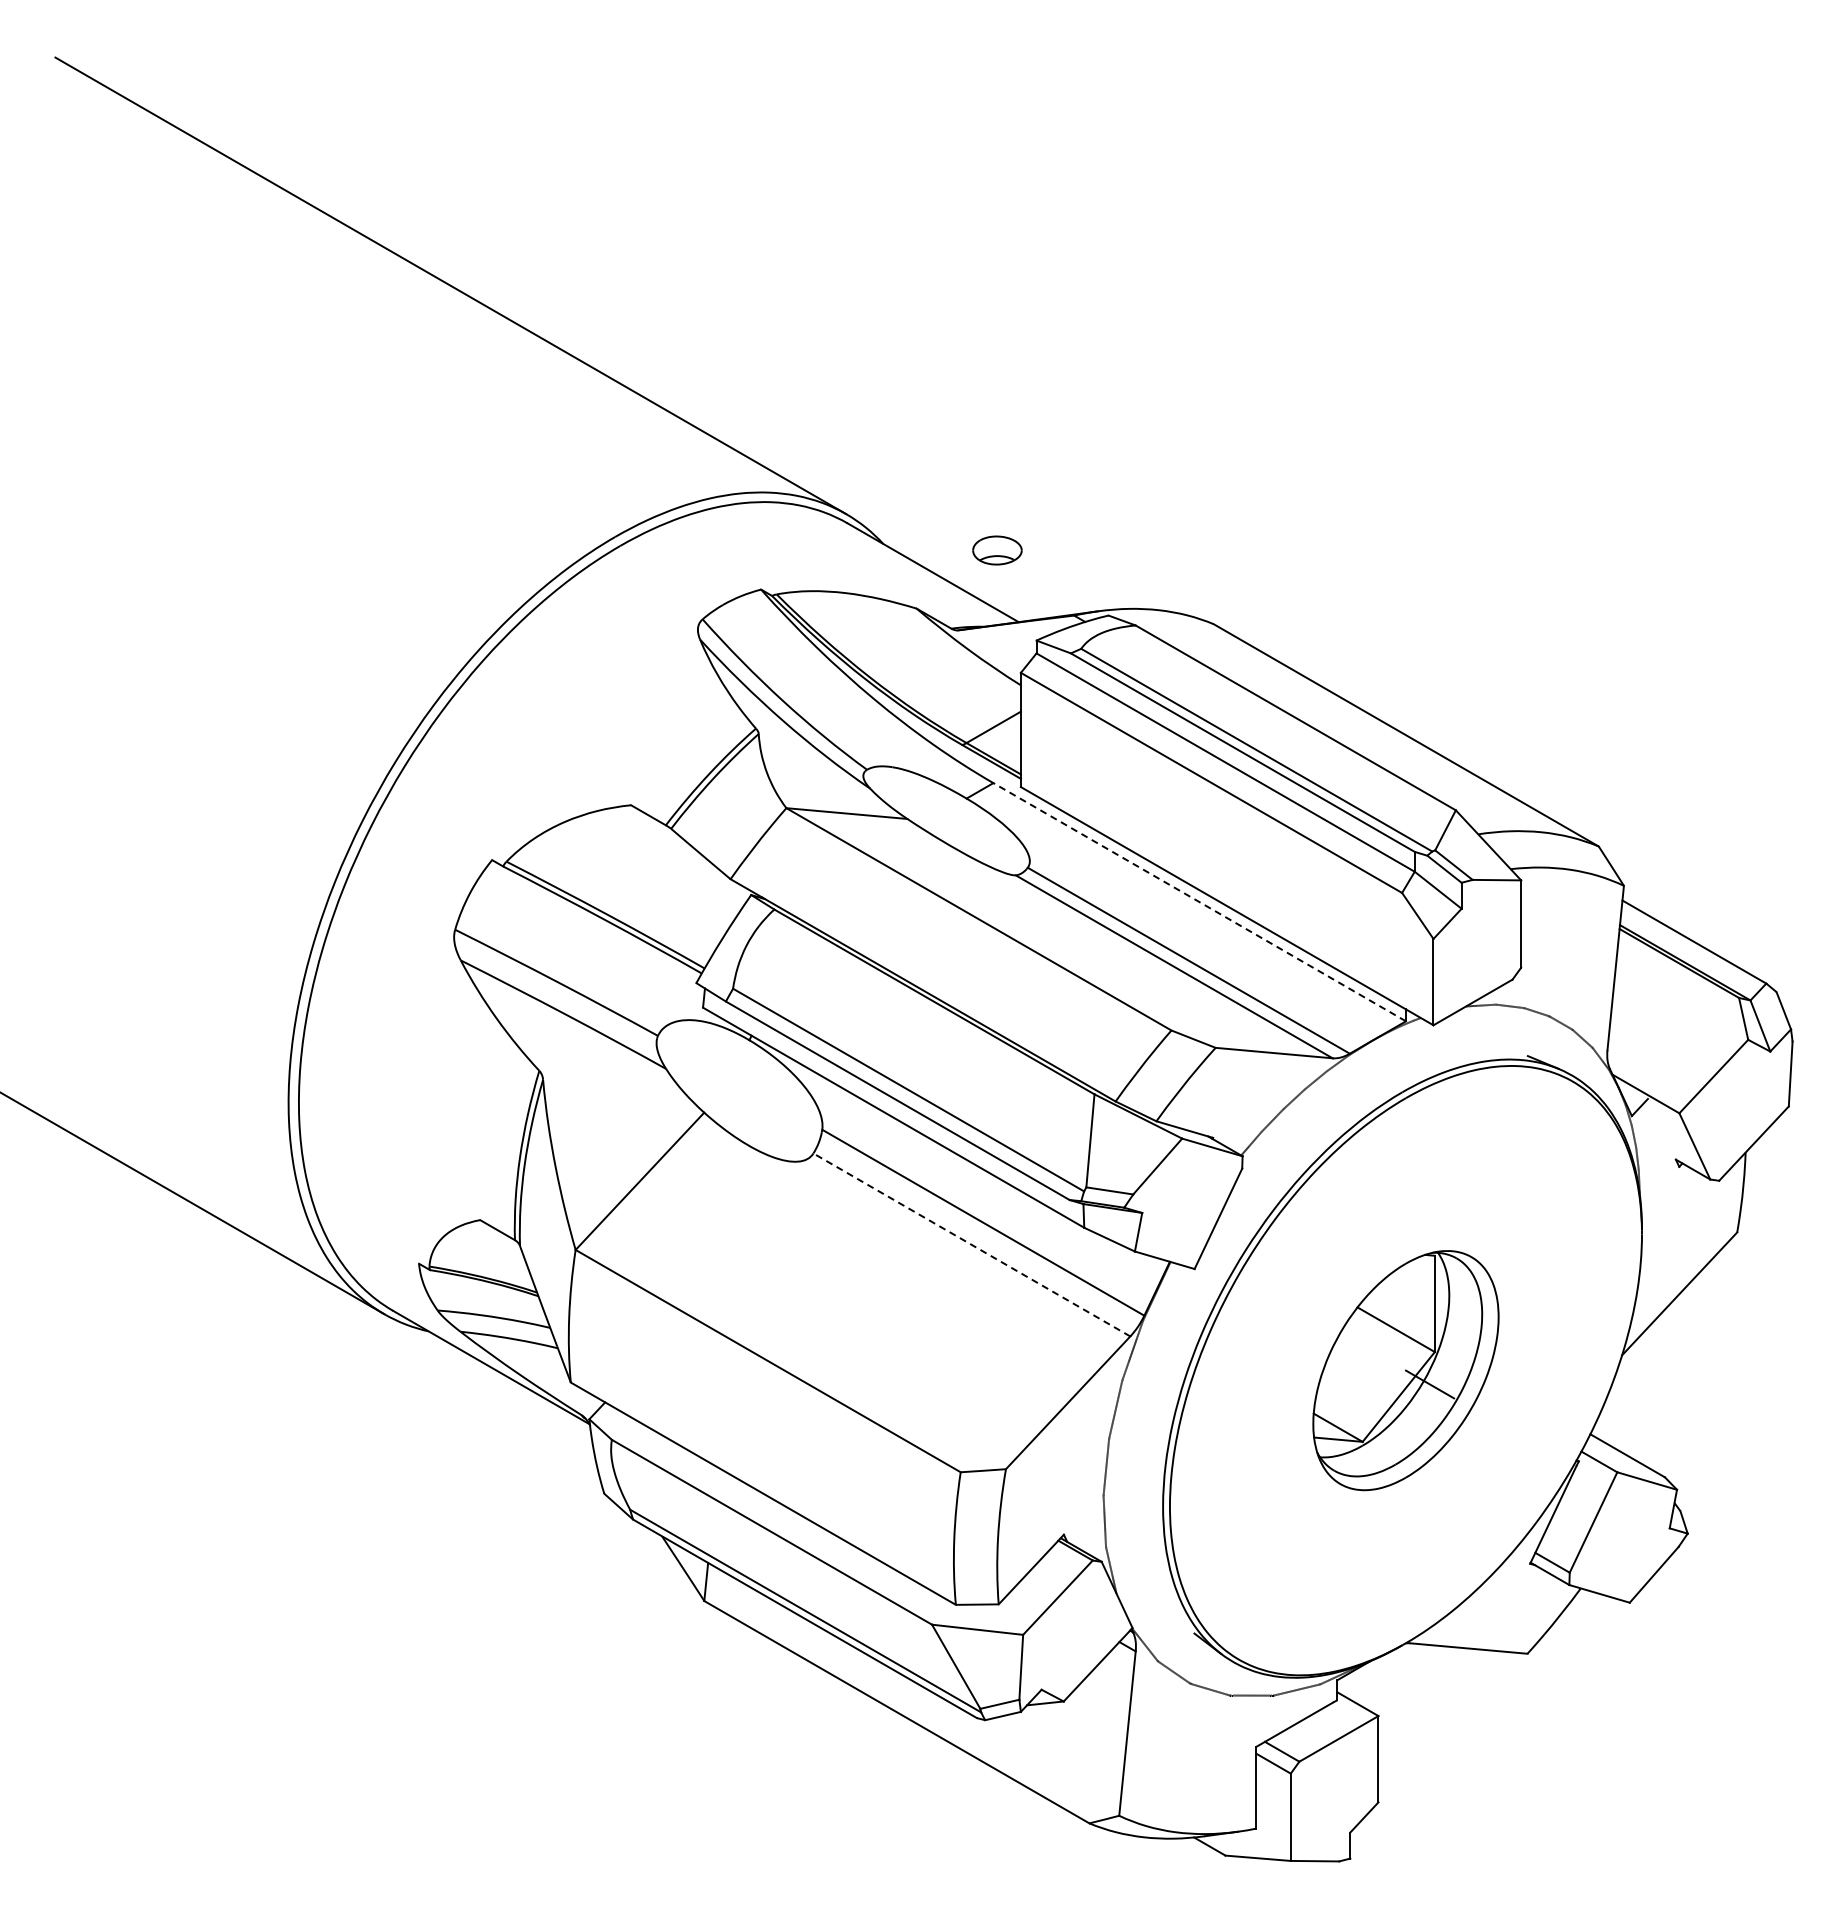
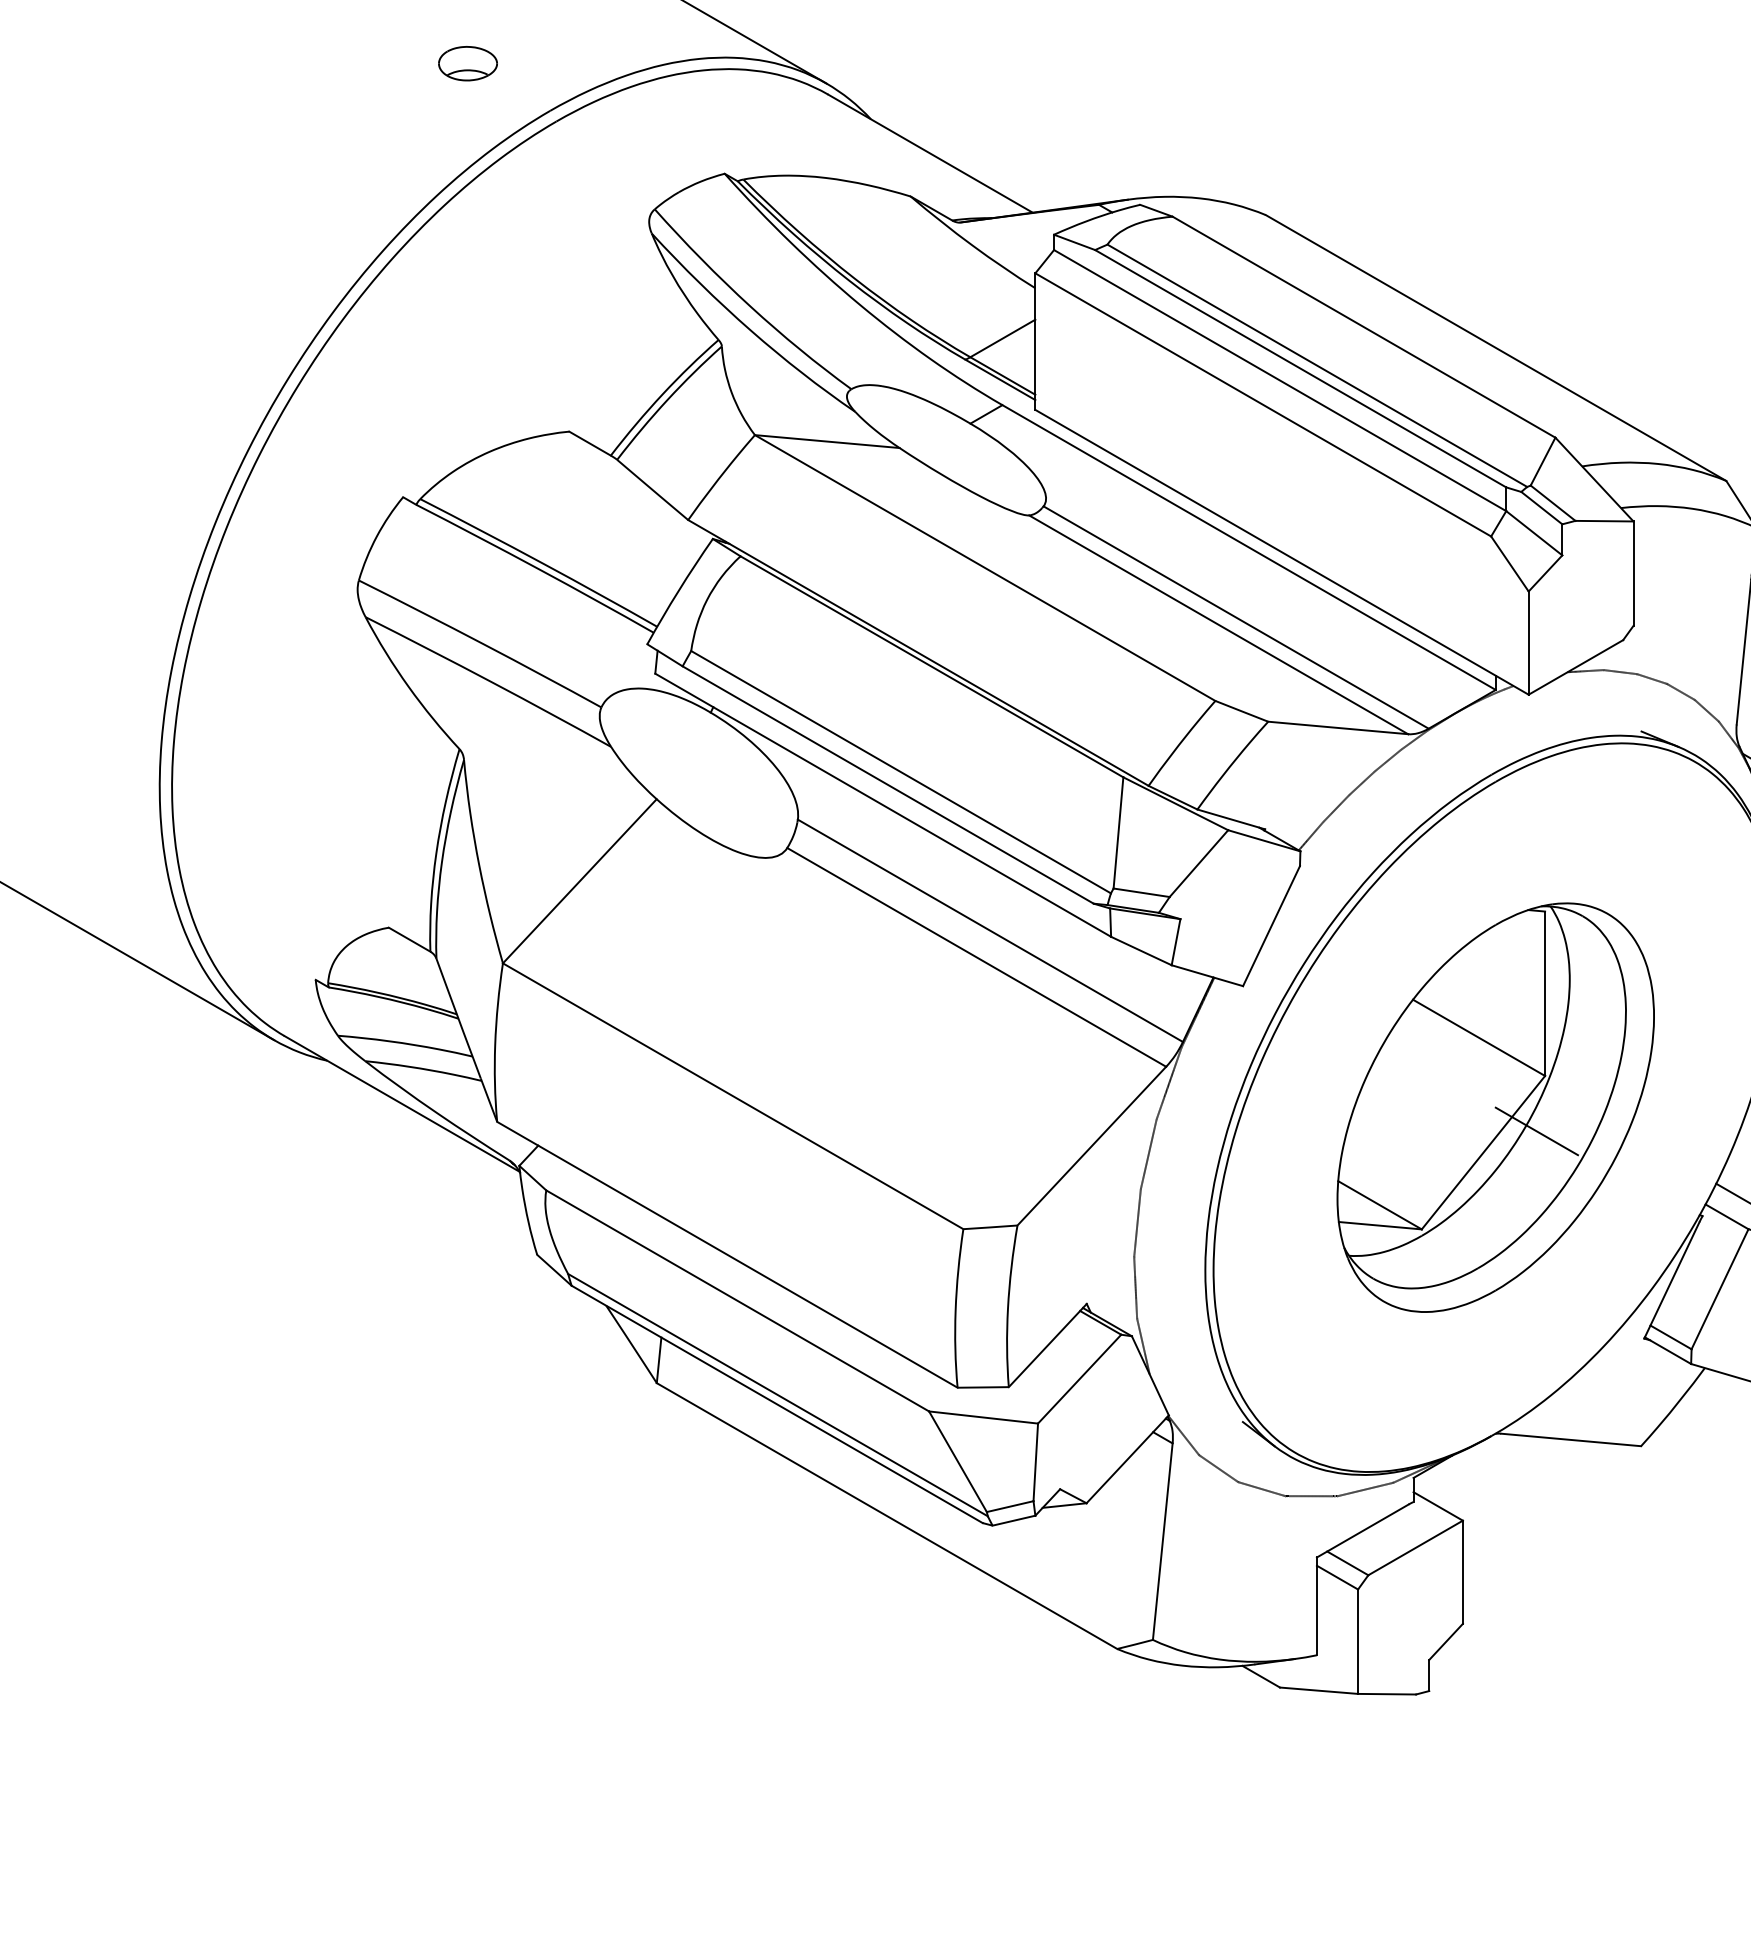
part: (997, 550) -> (468, 63), moved
line: (1199, 901) -> (1248, 546), dashed -> solid
line: (971, 1244) -> (976, 956), dashed -> solid
part: (1405, 1370) -> (1495, 1107), size x1.43

